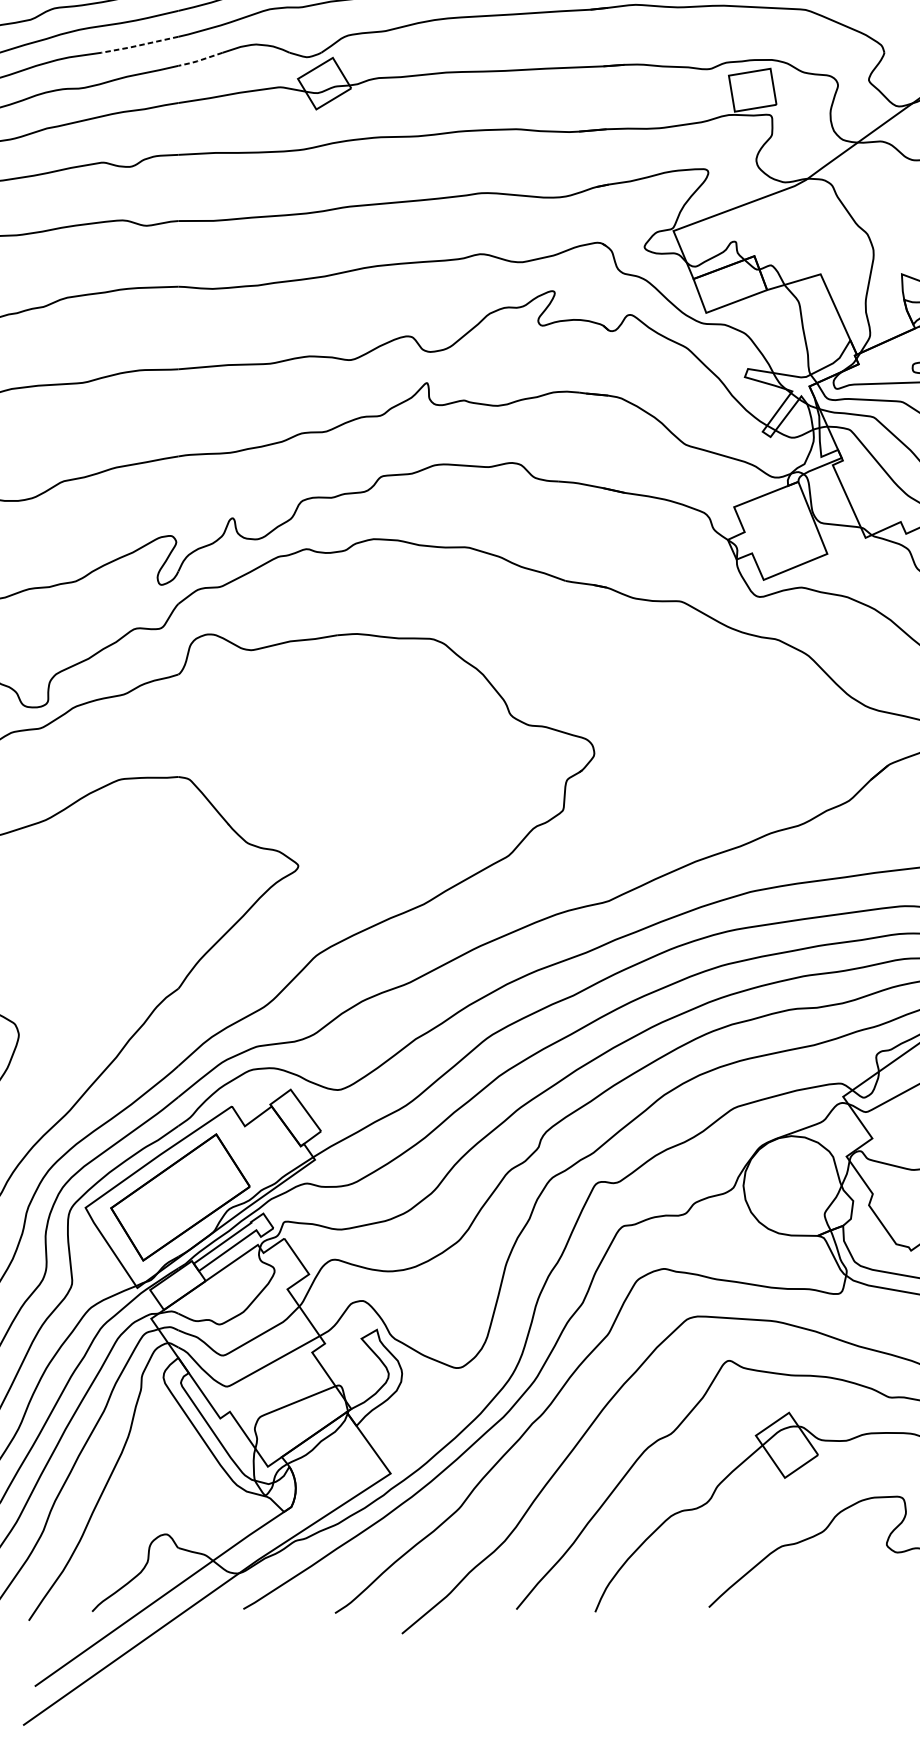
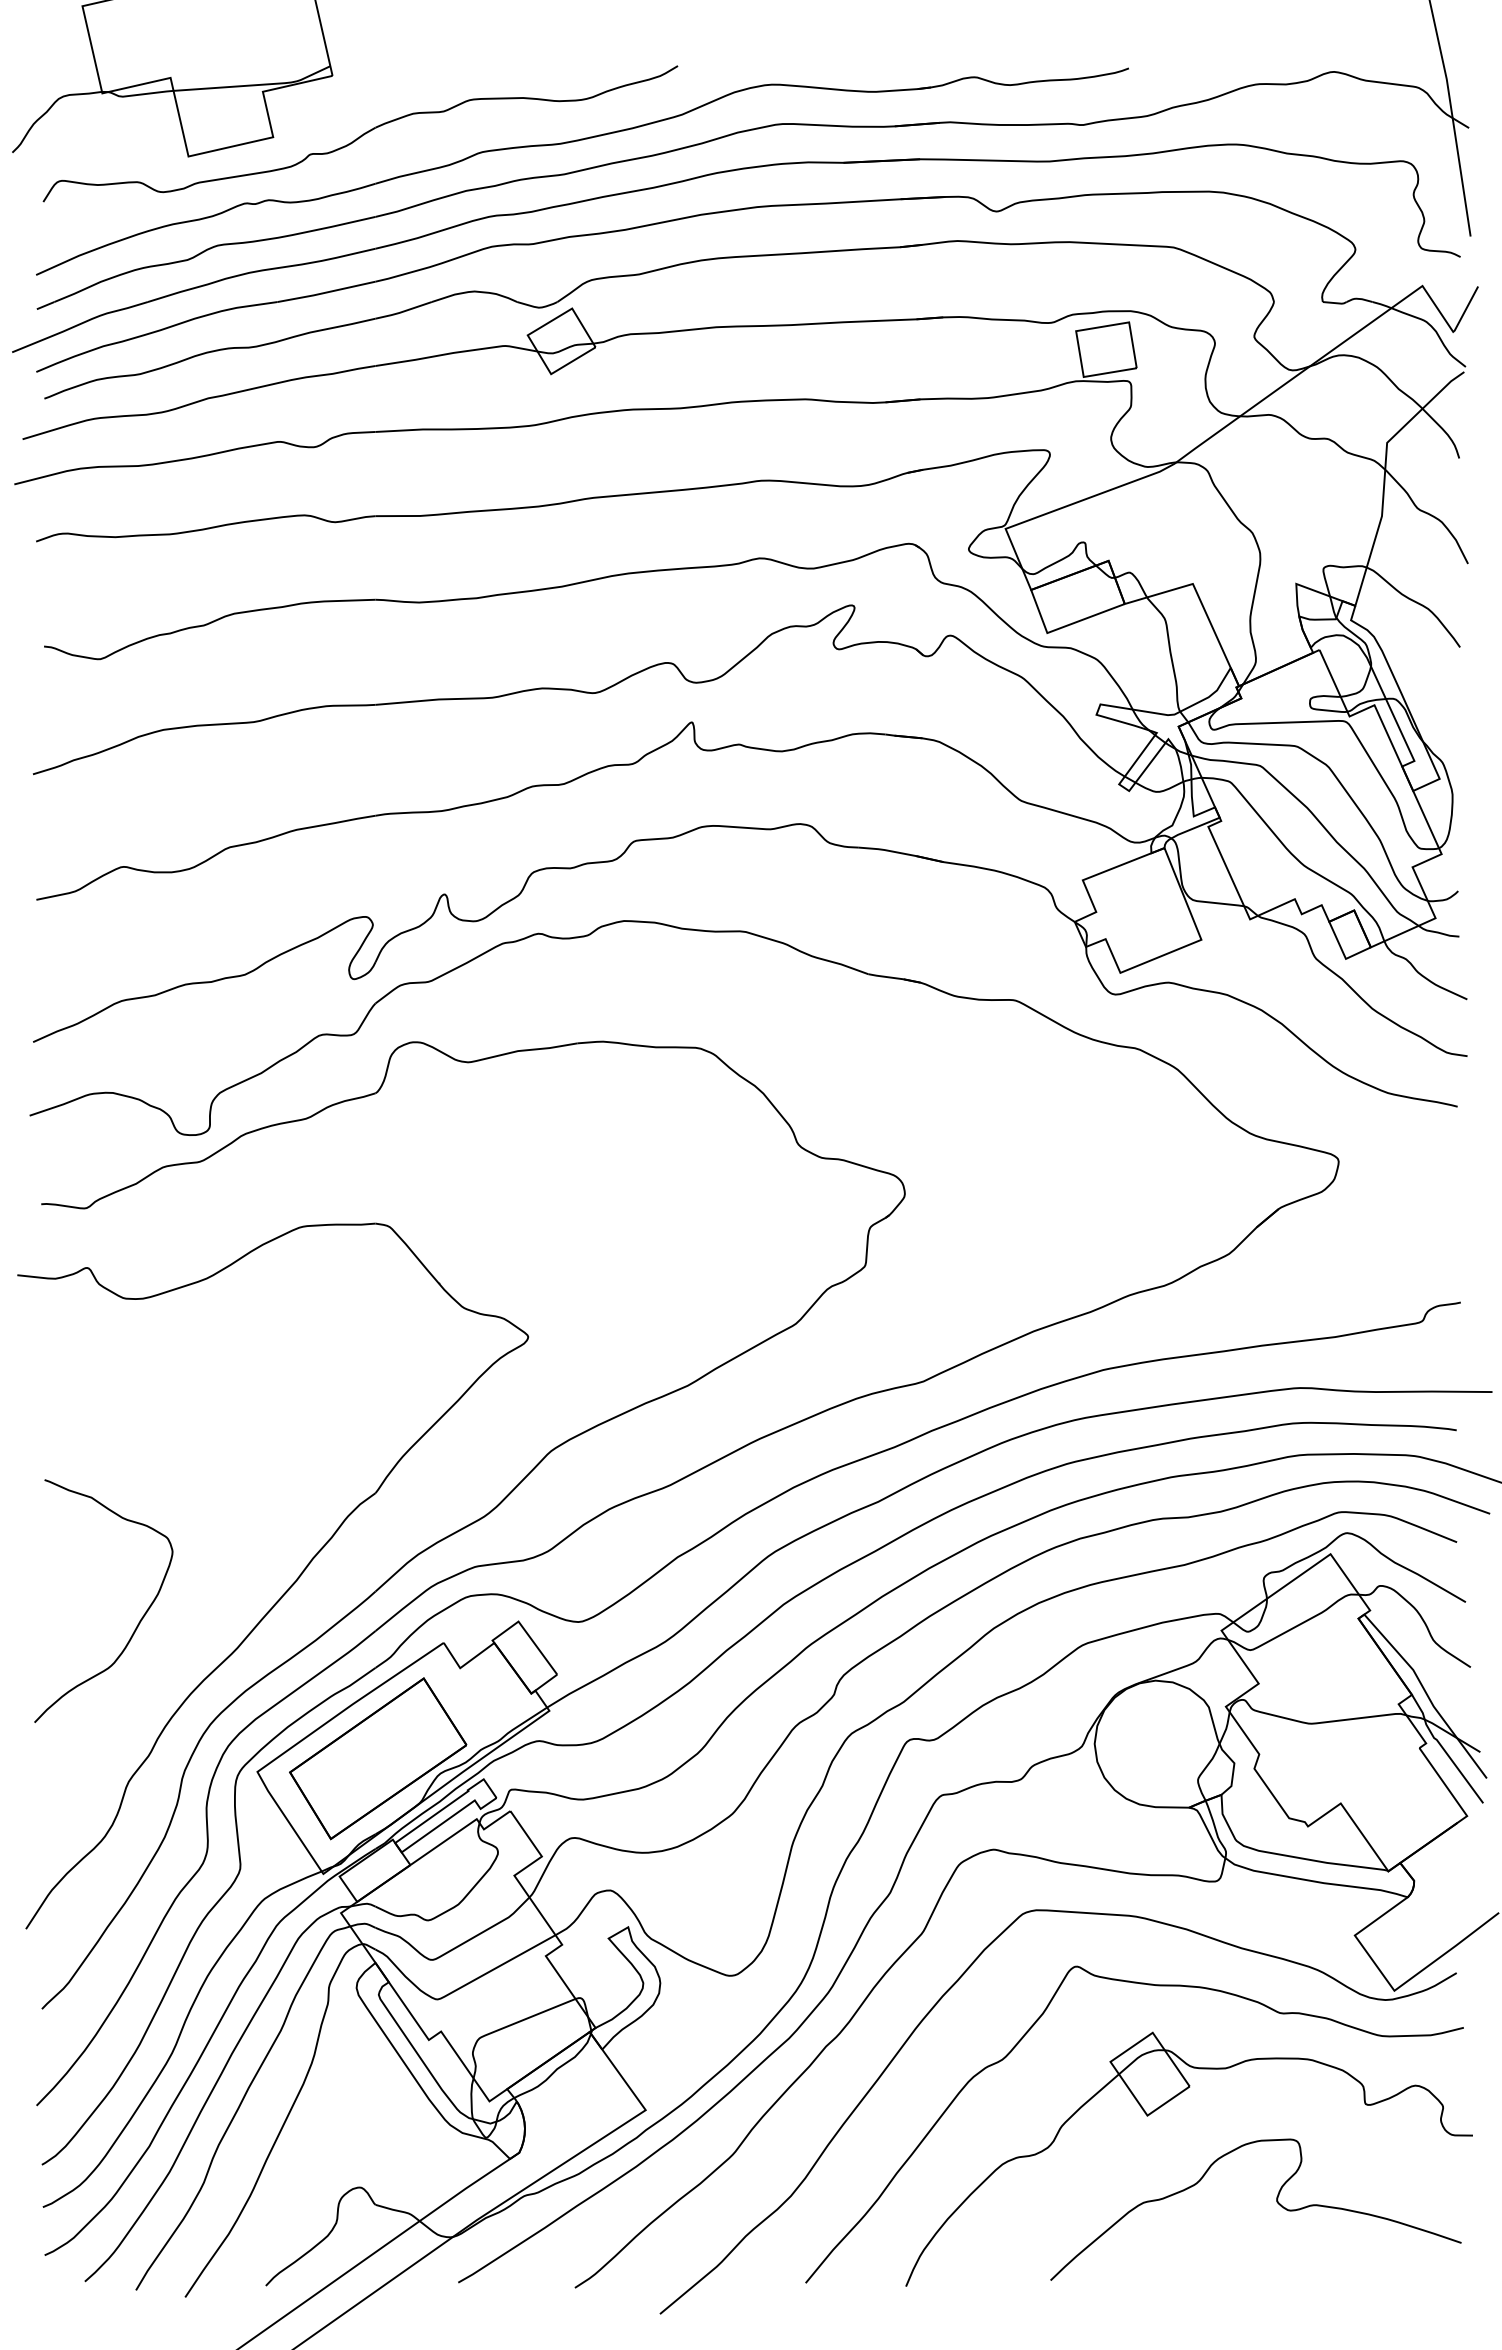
line: (139, 45) -> (326, 292), dashed -> solid
line: (199, 61) -> (402, 312), dashed -> solid

